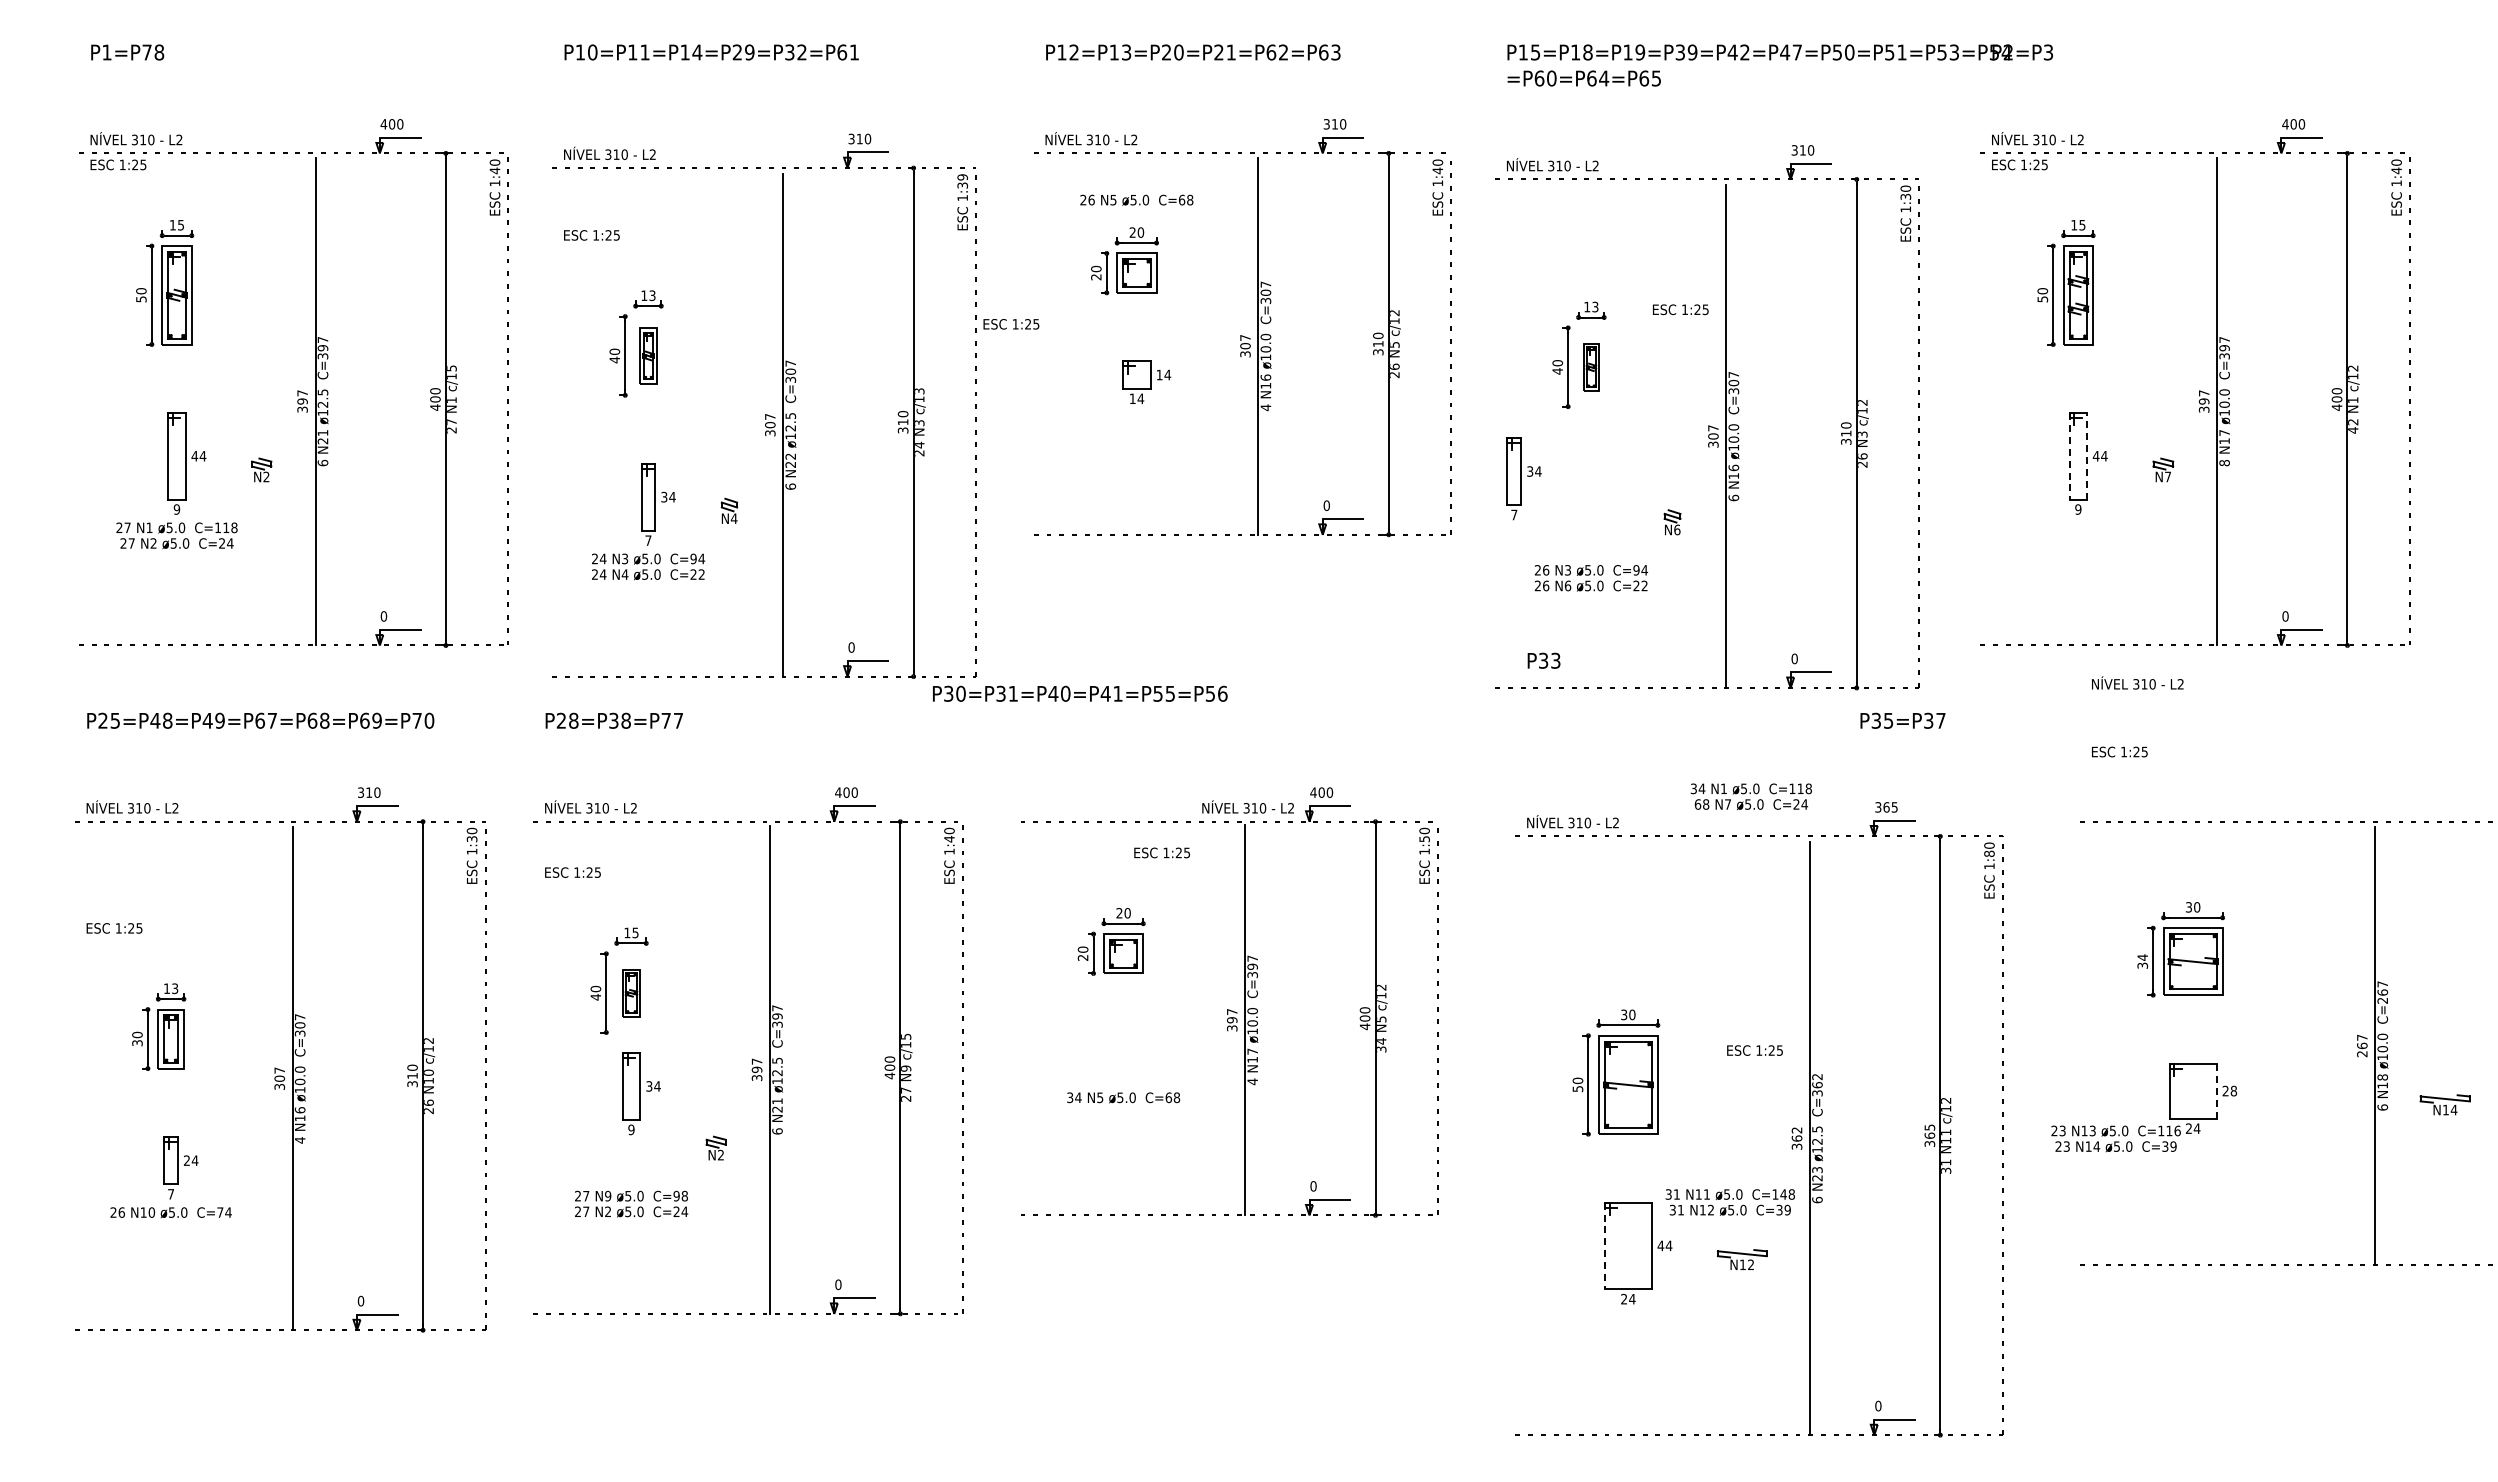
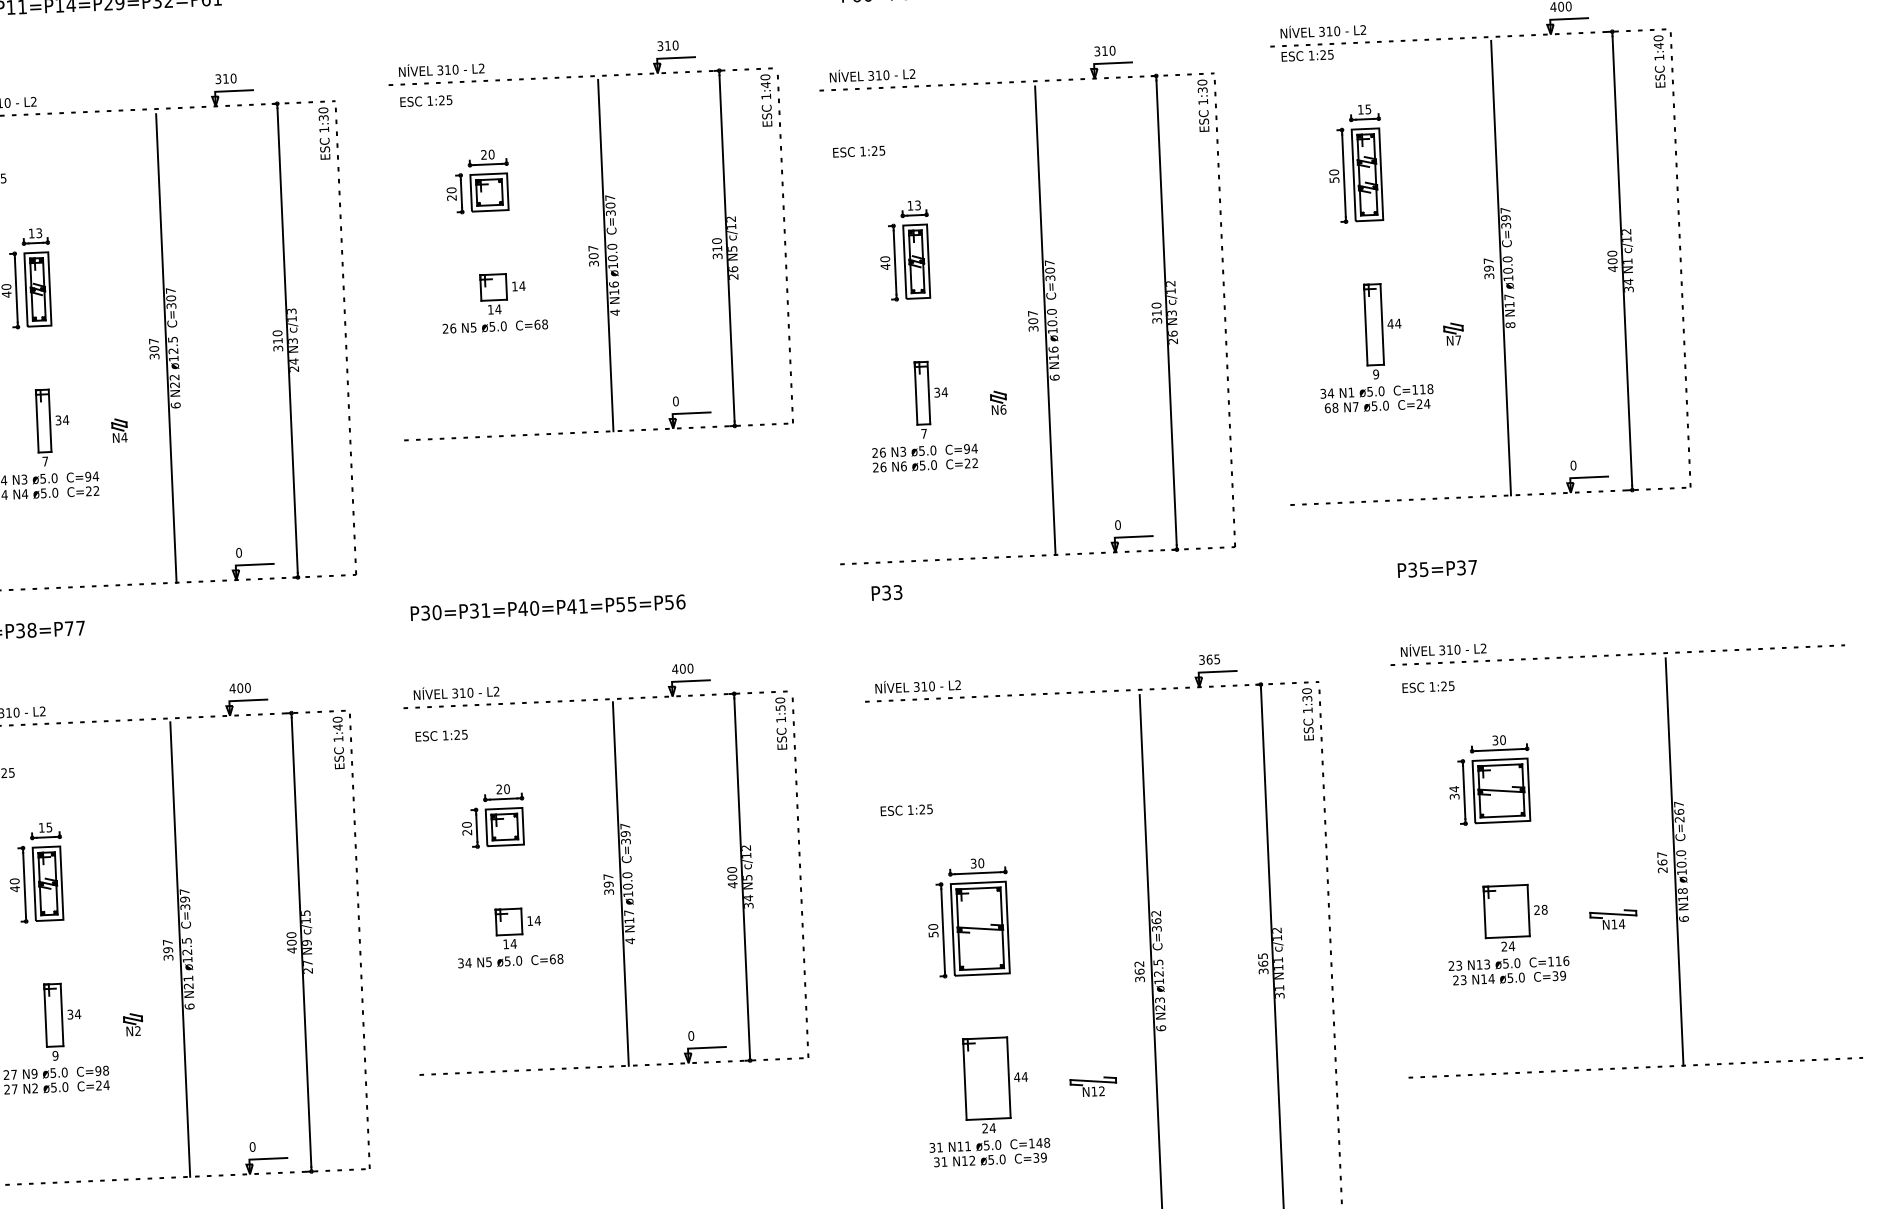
text: (962, 177) -> (323, 110), 1:39 -> 1:30
text: (1136, 199) -> (495, 326), moved
text: (1680, 309) -> (858, 151), moved
text: (1011, 324) -> (426, 101), moved
part: (648, 355) -> (37, 289), size x1.43
part: (1591, 367) -> (916, 261), size x1.67
text: (2353, 425) -> (1629, 284), 42 -> 34
line: (2087, 455) -> (1382, 323), dashed -> solid
line: (2069, 456) -> (1365, 325), dashed -> solid
part: (1523, 478) -> (931, 399), moved
text: (1543, 660) -> (886, 592), moved
text: (2137, 682) -> (1443, 648), moved
text: (1080, 693) -> (548, 607), moved
text: (1902, 720) -> (1437, 568), moved
text: (2119, 751) -> (1428, 686), moved
text: (1750, 796) -> (1376, 398), moved
text: (1247, 806) -> (455, 691), moved
text: (1161, 852) -> (441, 735), moved
text: (1989, 853) -> (1307, 698), 1:80 -> 1:30
part: (631, 993) -> (48, 884), size x1.67
text: (1754, 1050) -> (906, 810), moved
part: (1133, 1062) -> (518, 927), added
line: (2216, 1091) -> (1528, 910), dashed -> solid
part: (641, 1093) -> (63, 1021), moved
part: (2444, 1104) -> (1612, 919), moved
text: (2115, 1138) -> (1508, 970), moved
text: (1729, 1202) -> (989, 1152), moved
line: (1604, 1246) -> (964, 1080), dashed -> solid

